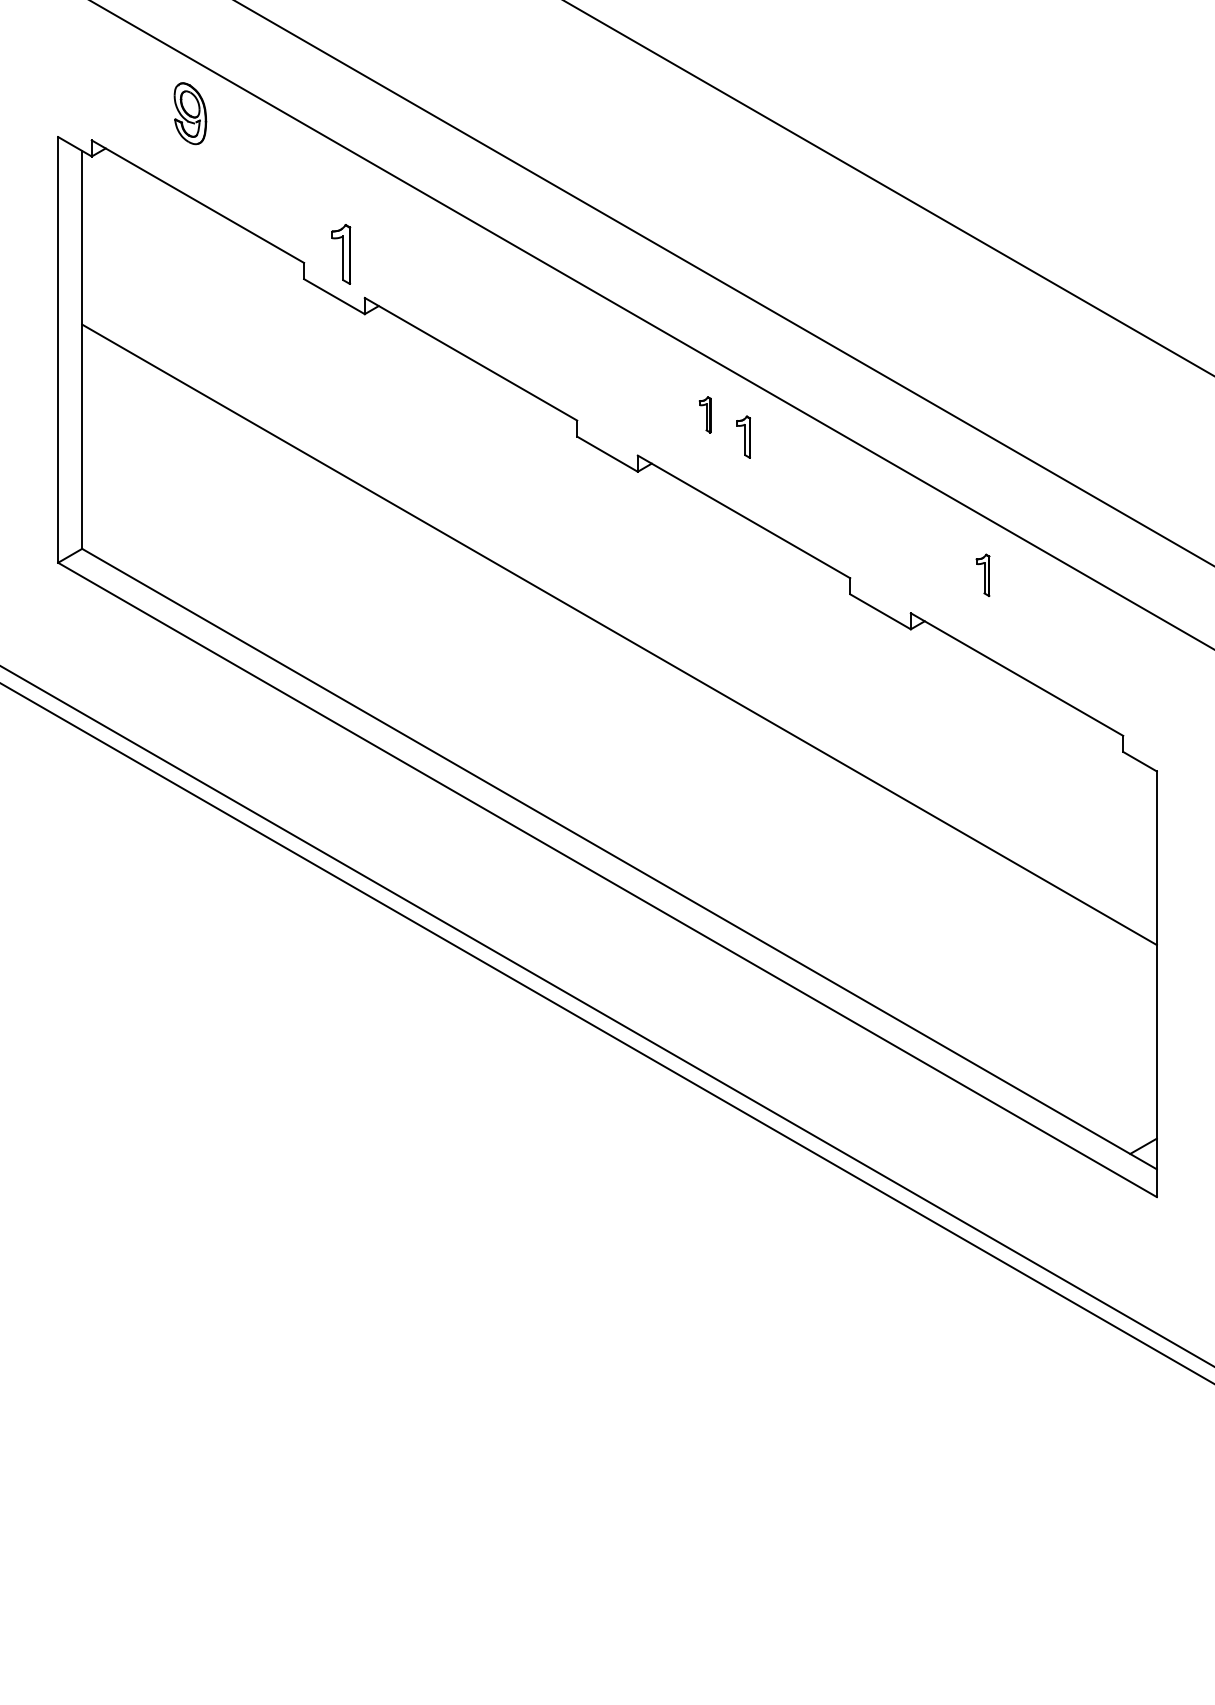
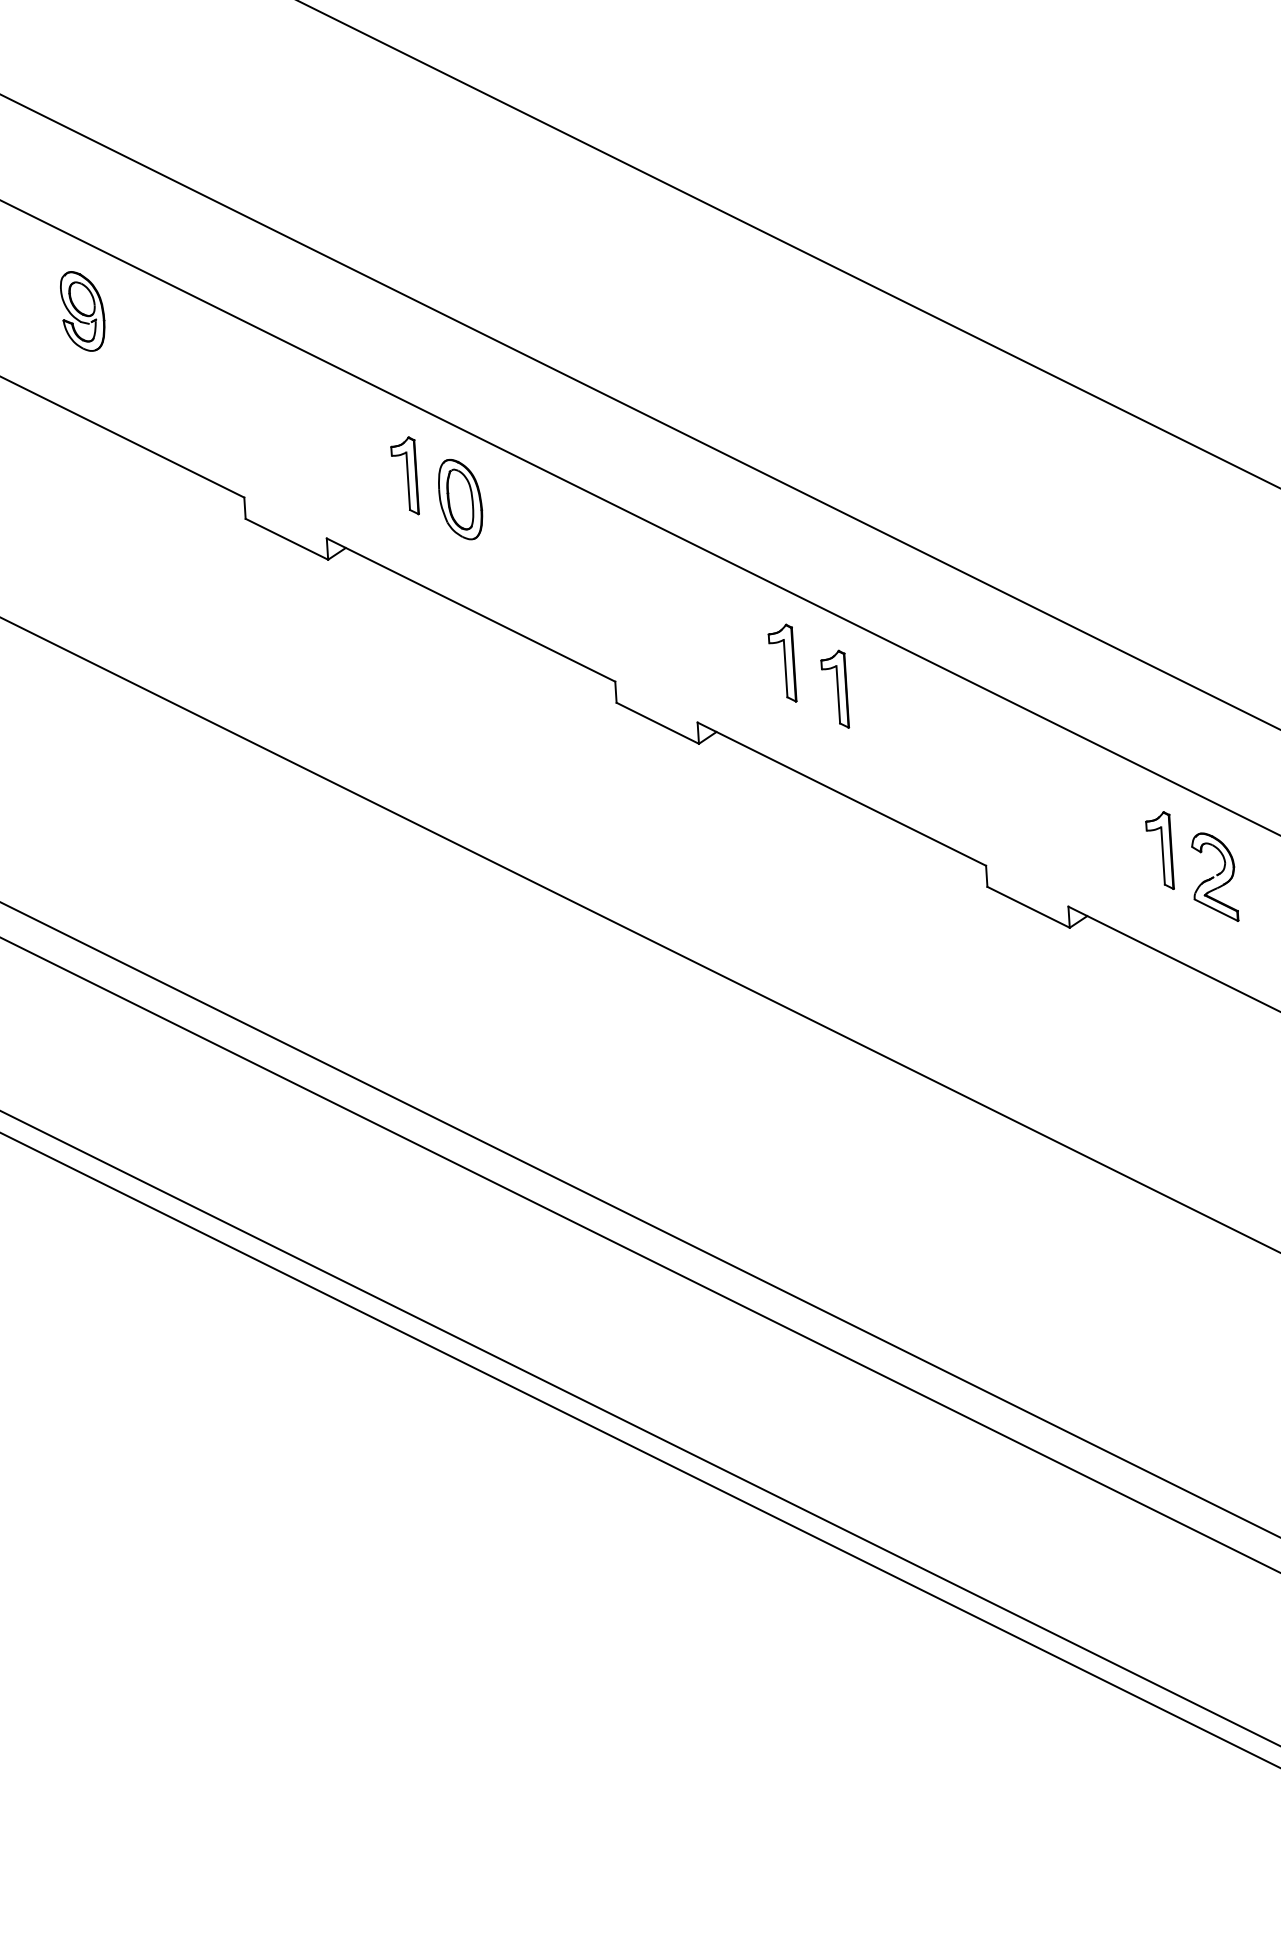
part: (341, 254) -> (405, 476), moved
part: (468, 274) -> (460, 499), added
part: (705, 414) -> (782, 663), size x1.67
part: (743, 436) -> (834, 688), size x1.43
part: (982, 575) -> (1159, 851), size x1.43
part: (1023, 598) -> (1214, 878), added

